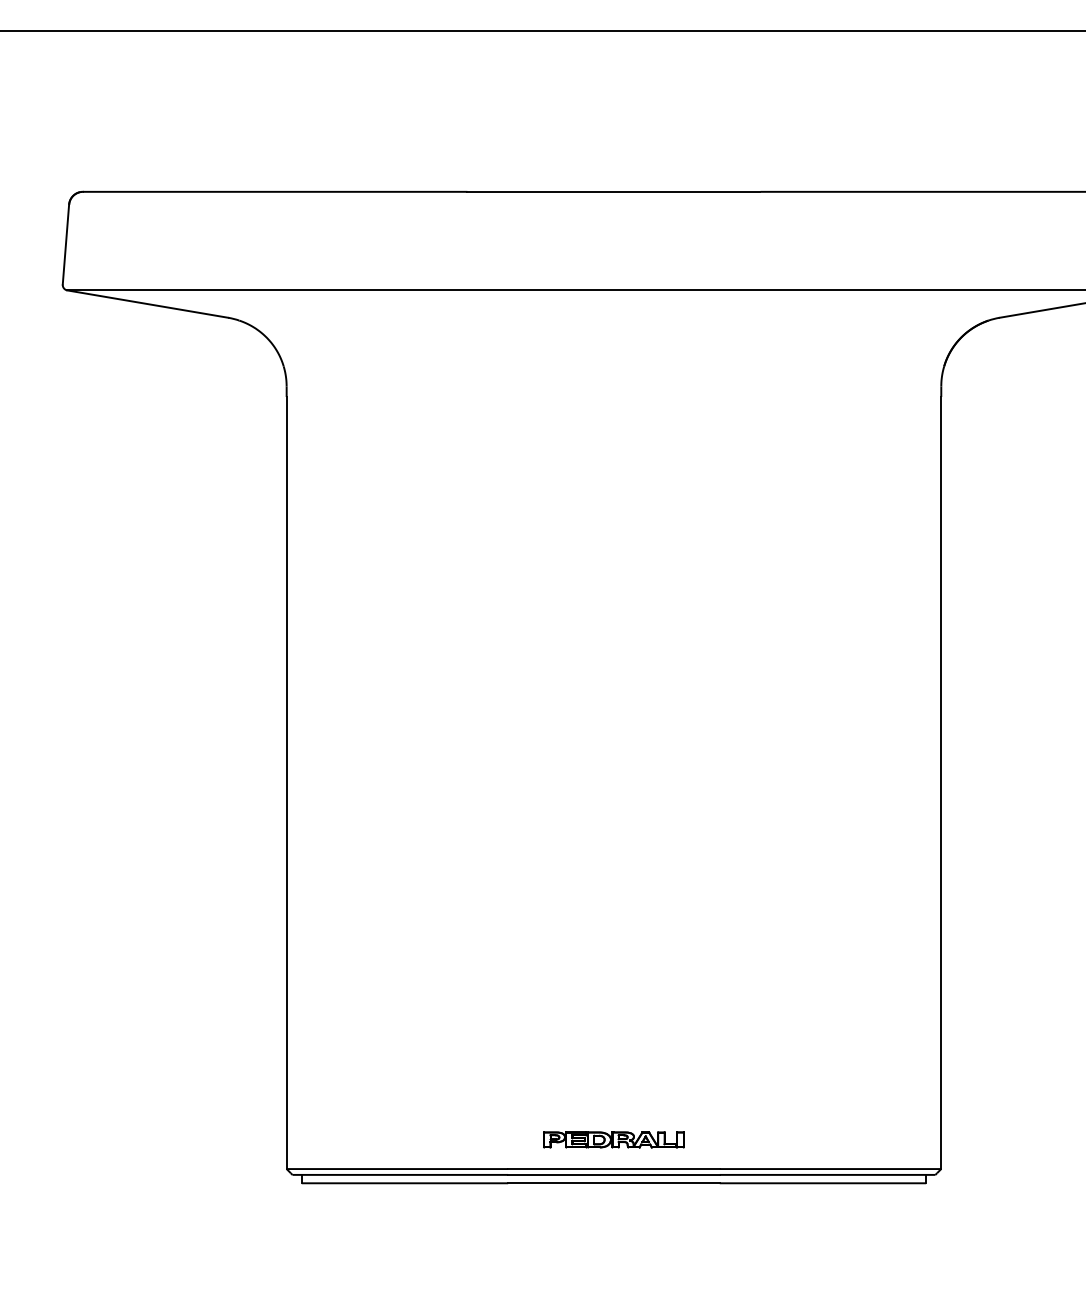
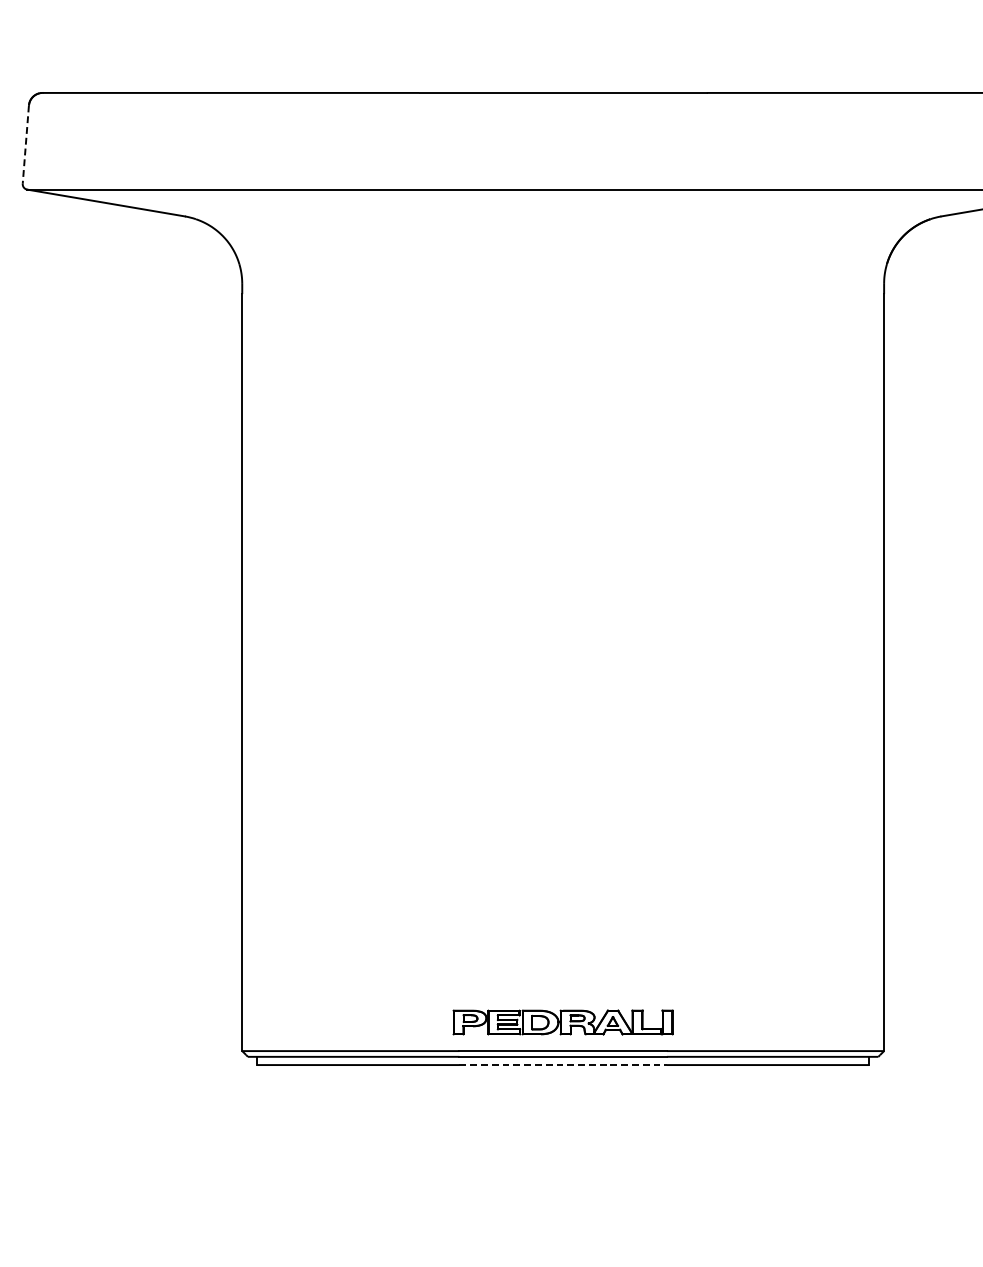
line: (65, 245) -> (25, 145), solid -> dashed
part: (613, 1139) -> (562, 1022), size x1.6
line: (613, 1183) -> (562, 1065), solid -> dashed

